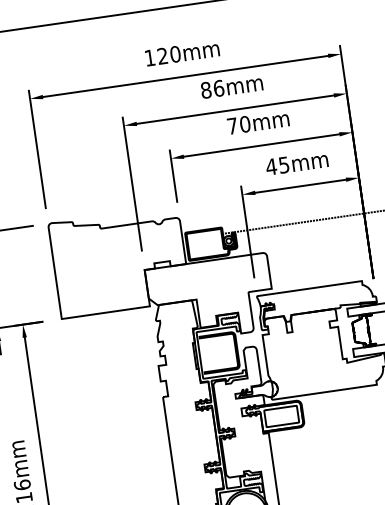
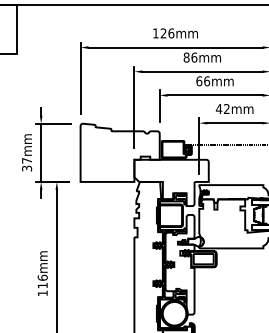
text: (175, 54) -> (171, 33), 120mm -> 126mm
text: (239, 125) -> (203, 81), 70mm -> 66mm
text: (283, 165) -> (226, 109), 45mm -> 42mm

